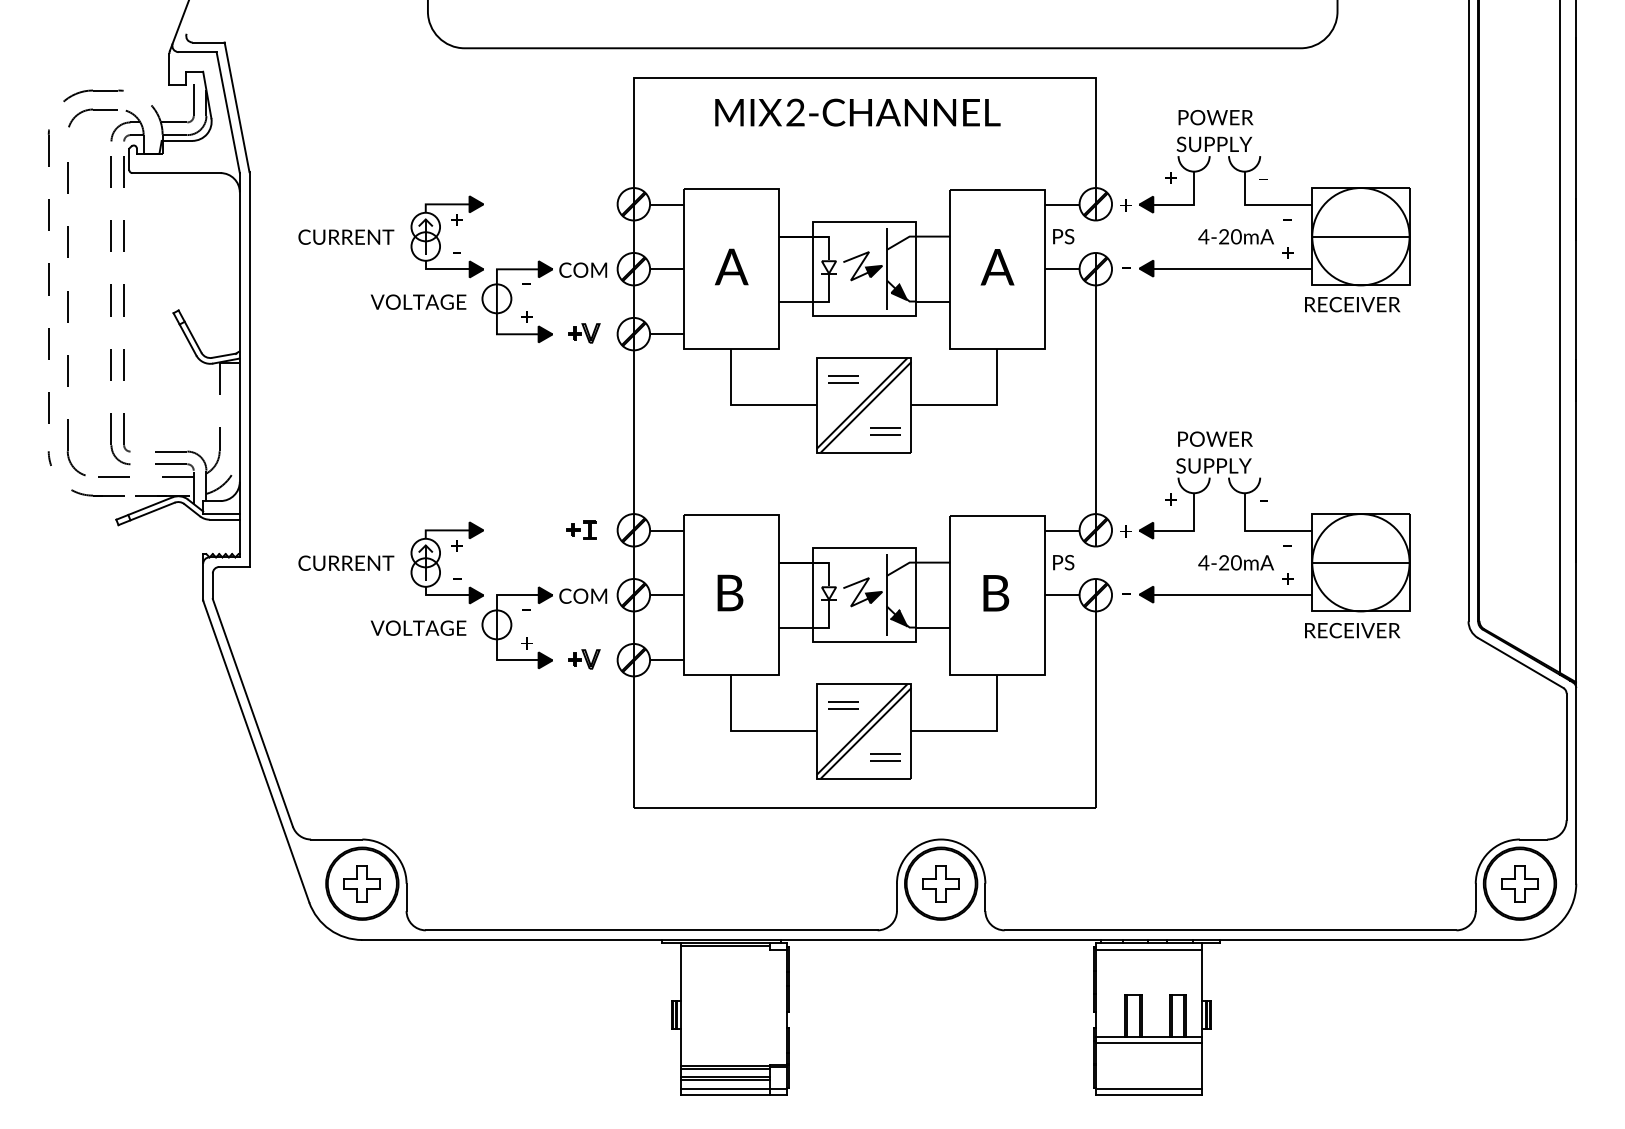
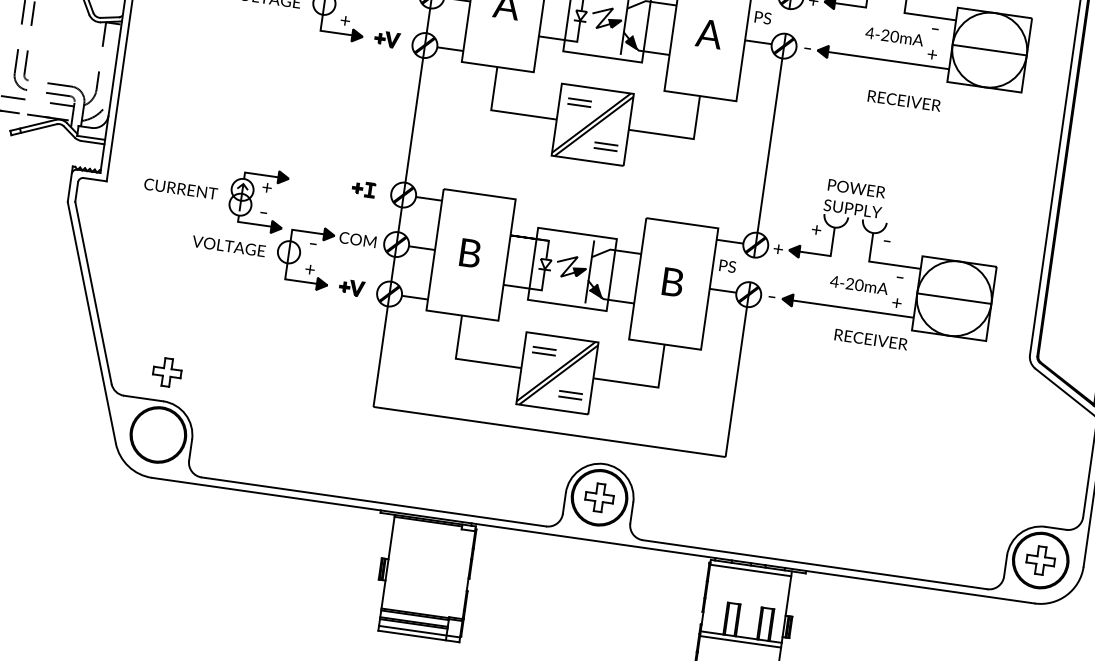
text: (1352, 304) -> (904, 100), moved
text: (1352, 630) -> (871, 339), moved
part: (361, 883) -> (166, 372), moved

